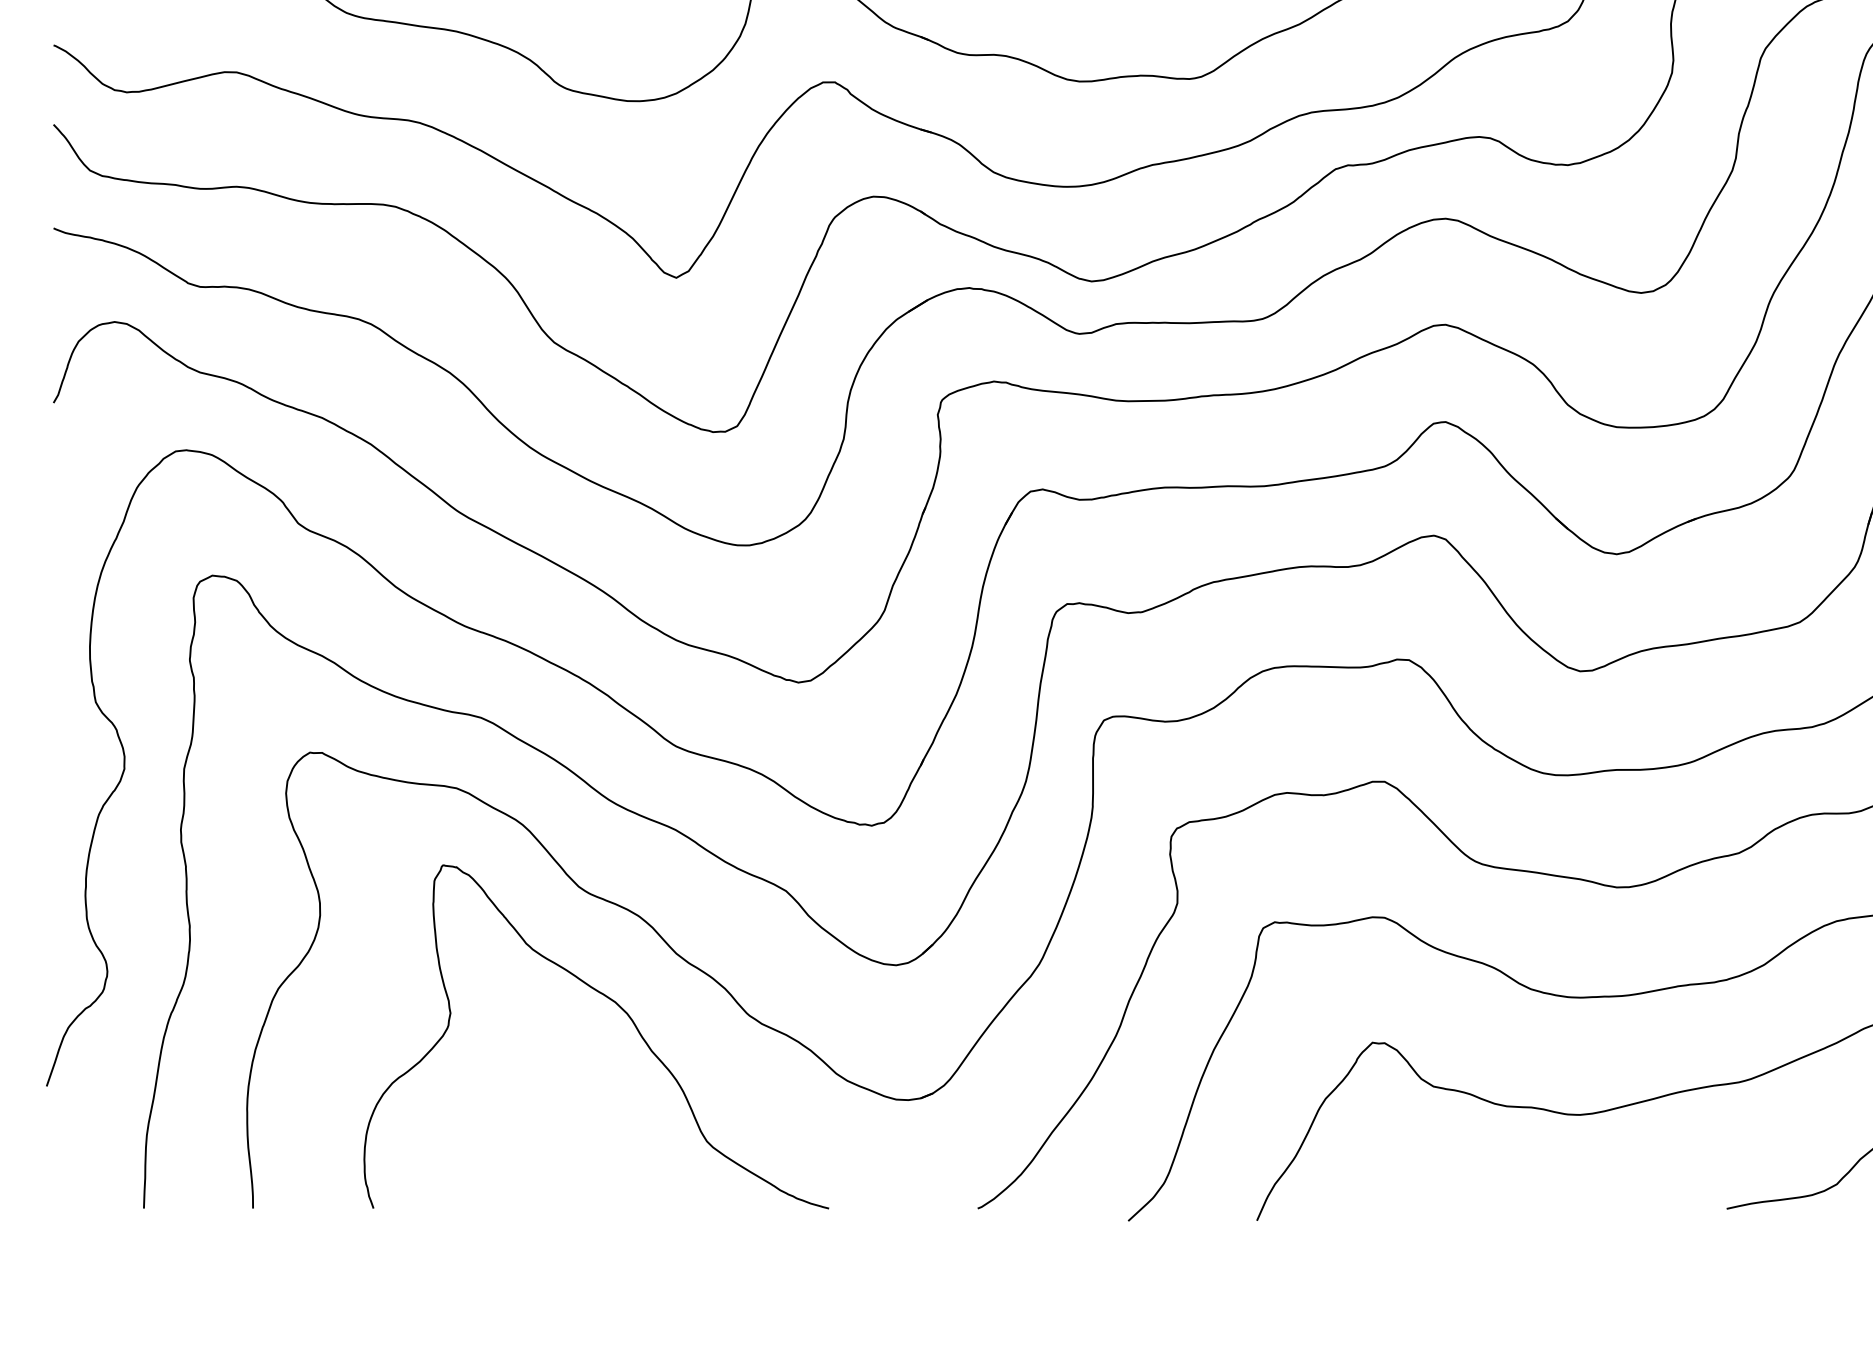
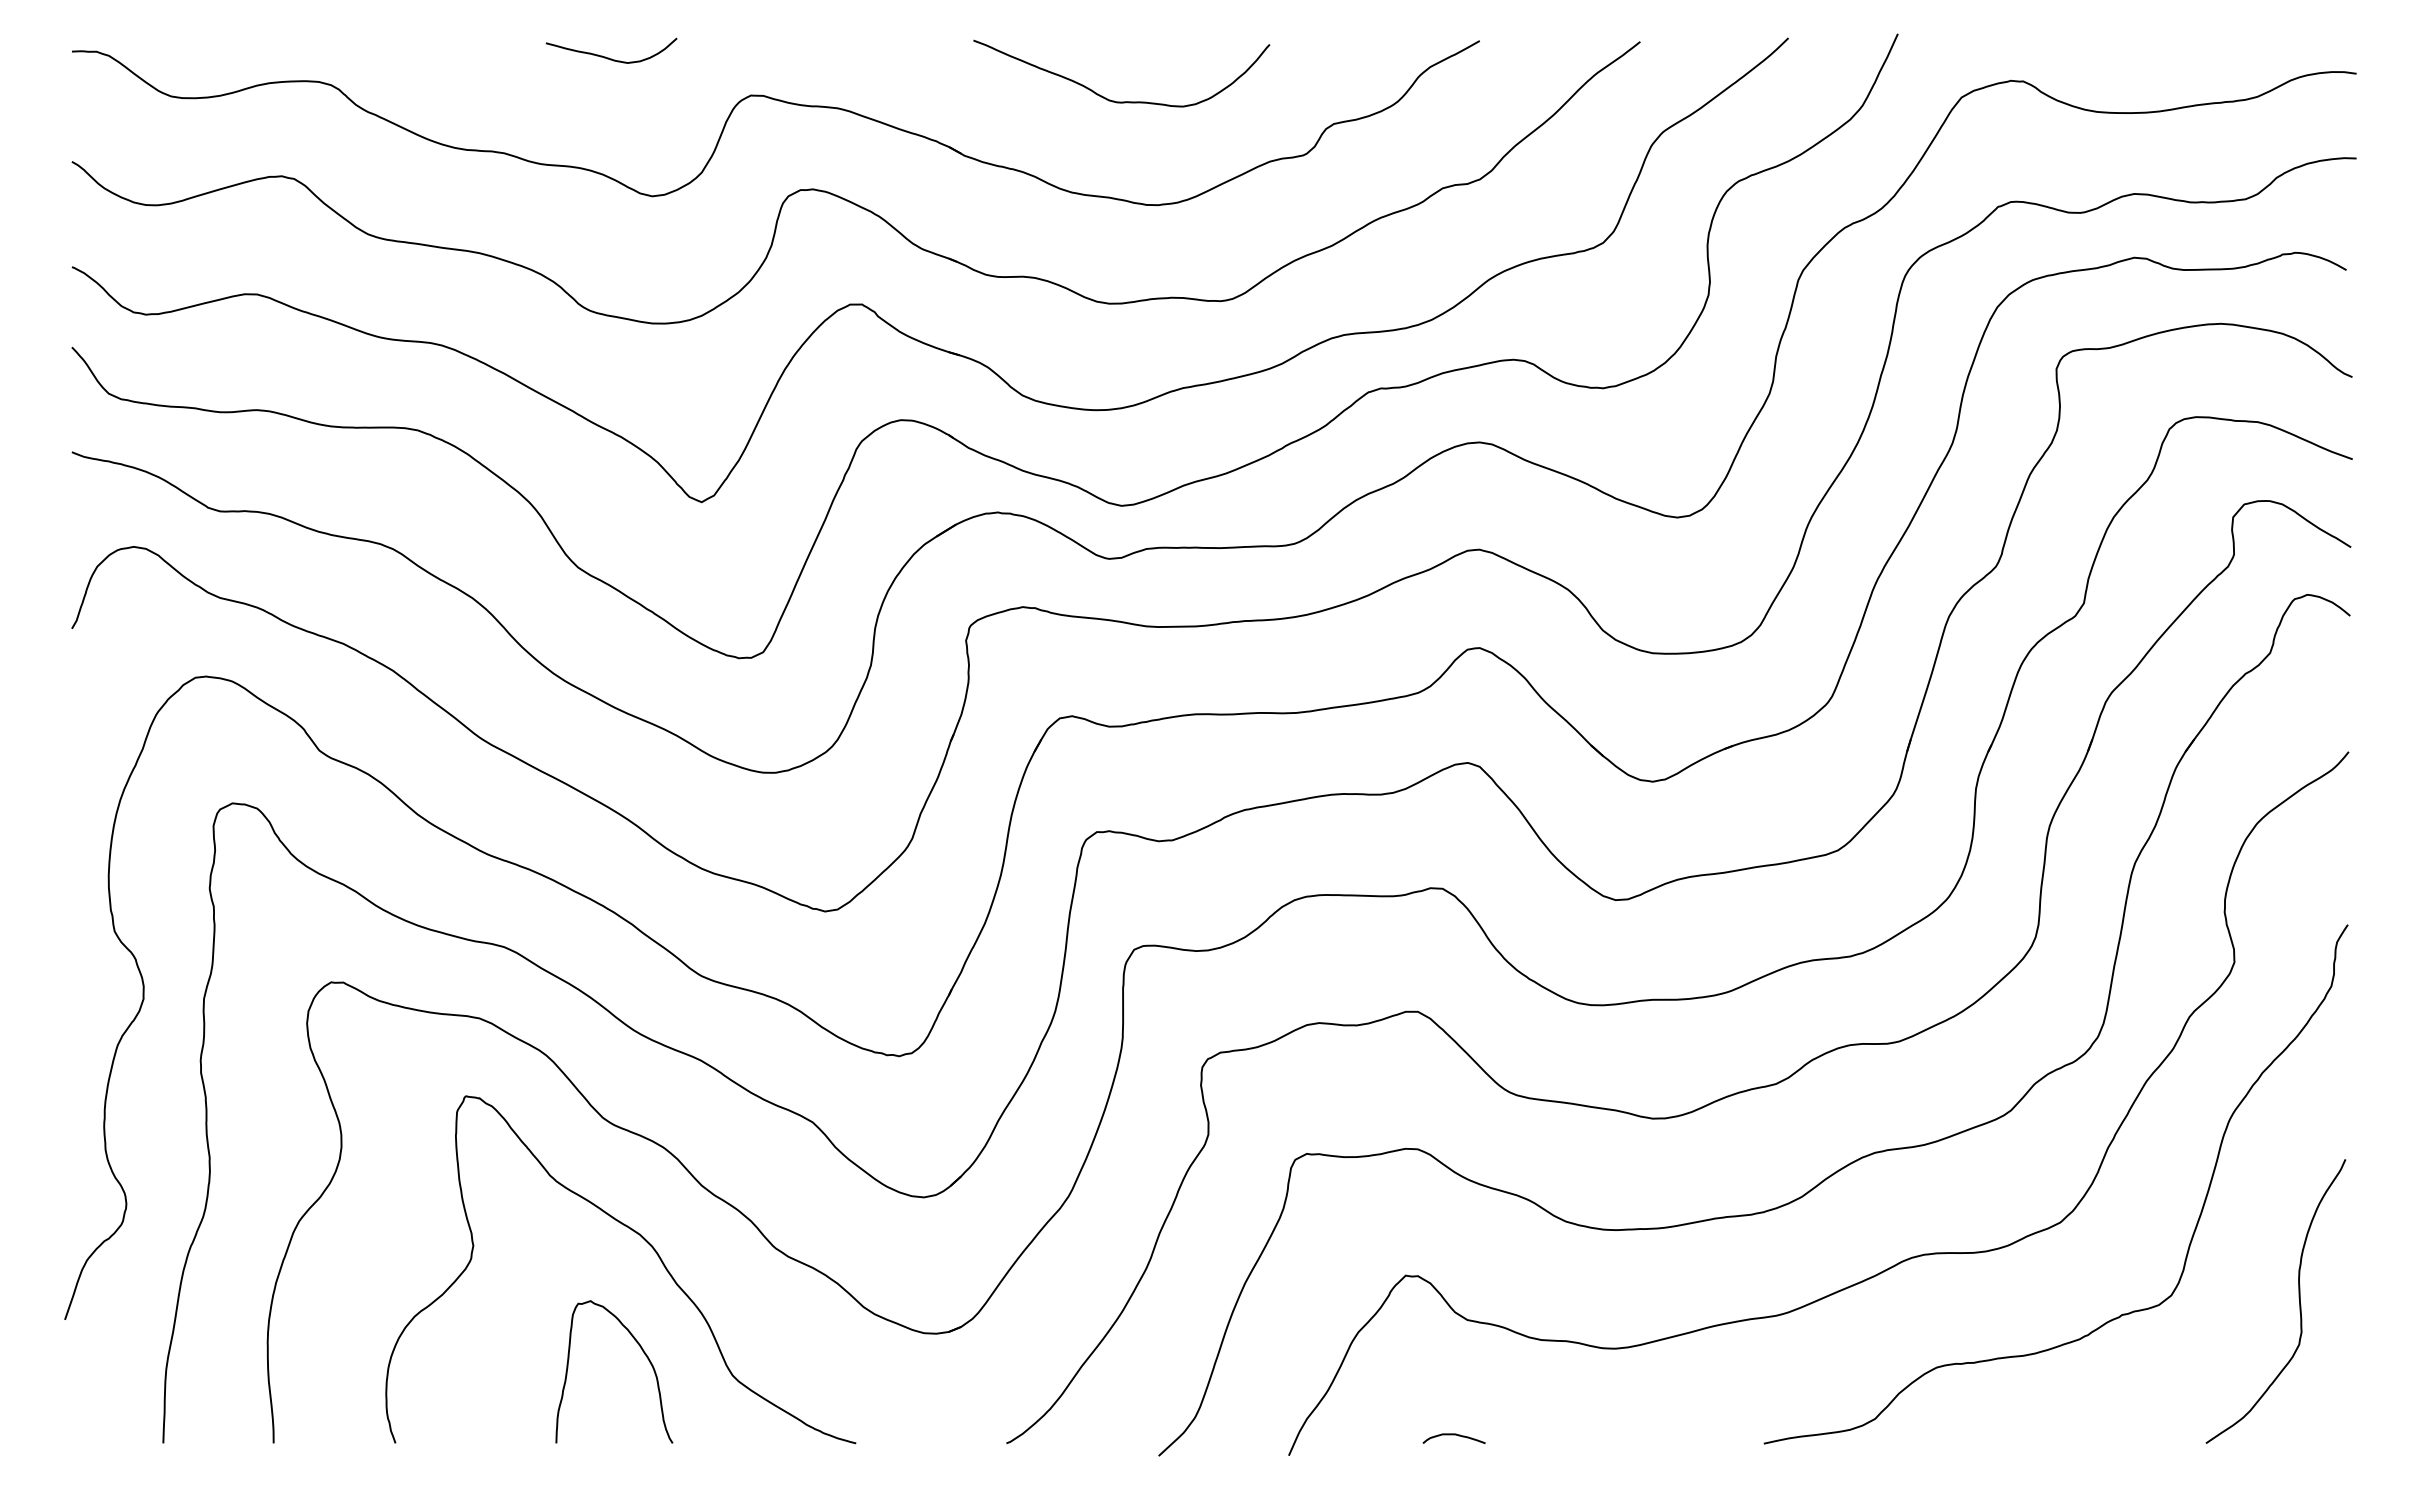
curve: (618, 1119) -> (643, 1353), added
curve: (1419, 1200) -> (1453, 1435), added

